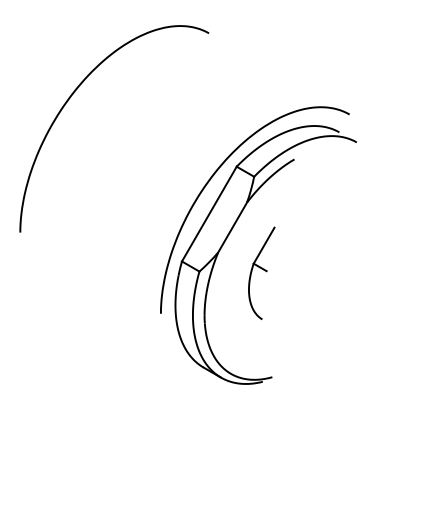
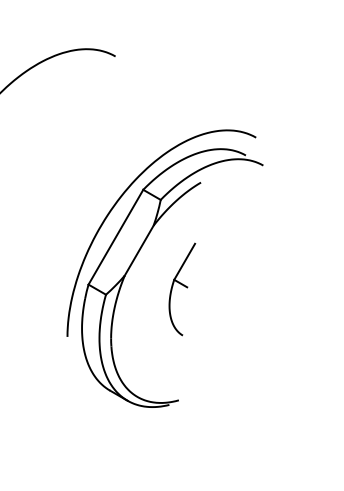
part: (261, 272) -> (182, 288), moved

